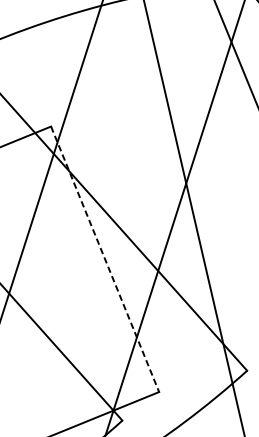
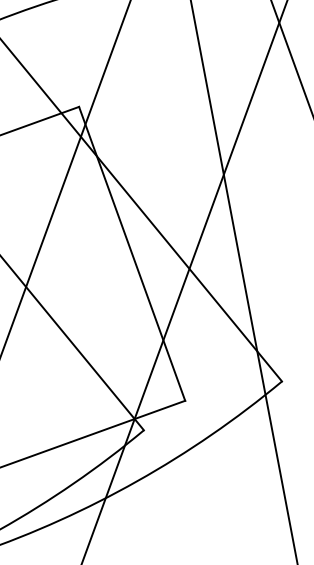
line: (105, 259) -> (132, 254), dashed -> solid

